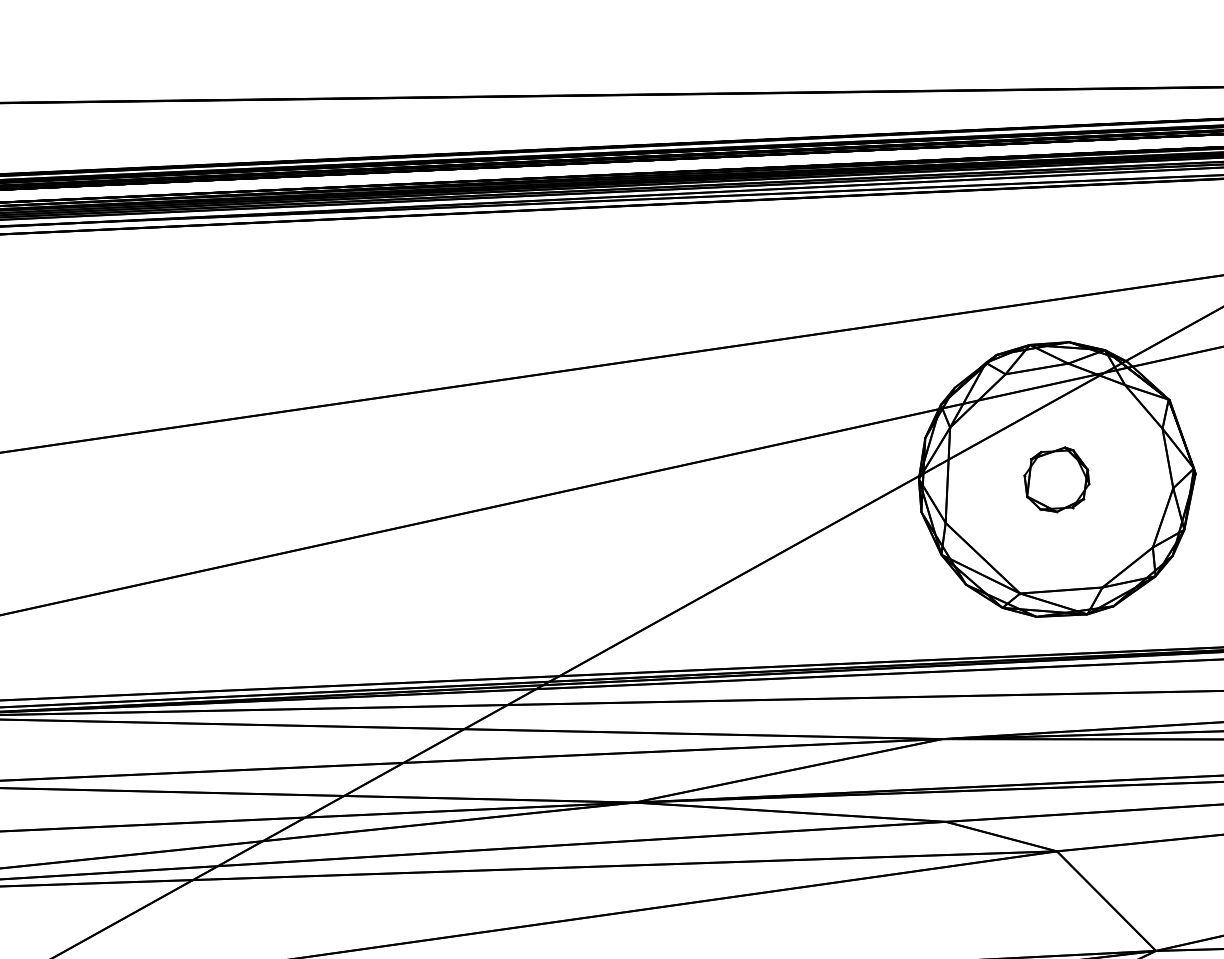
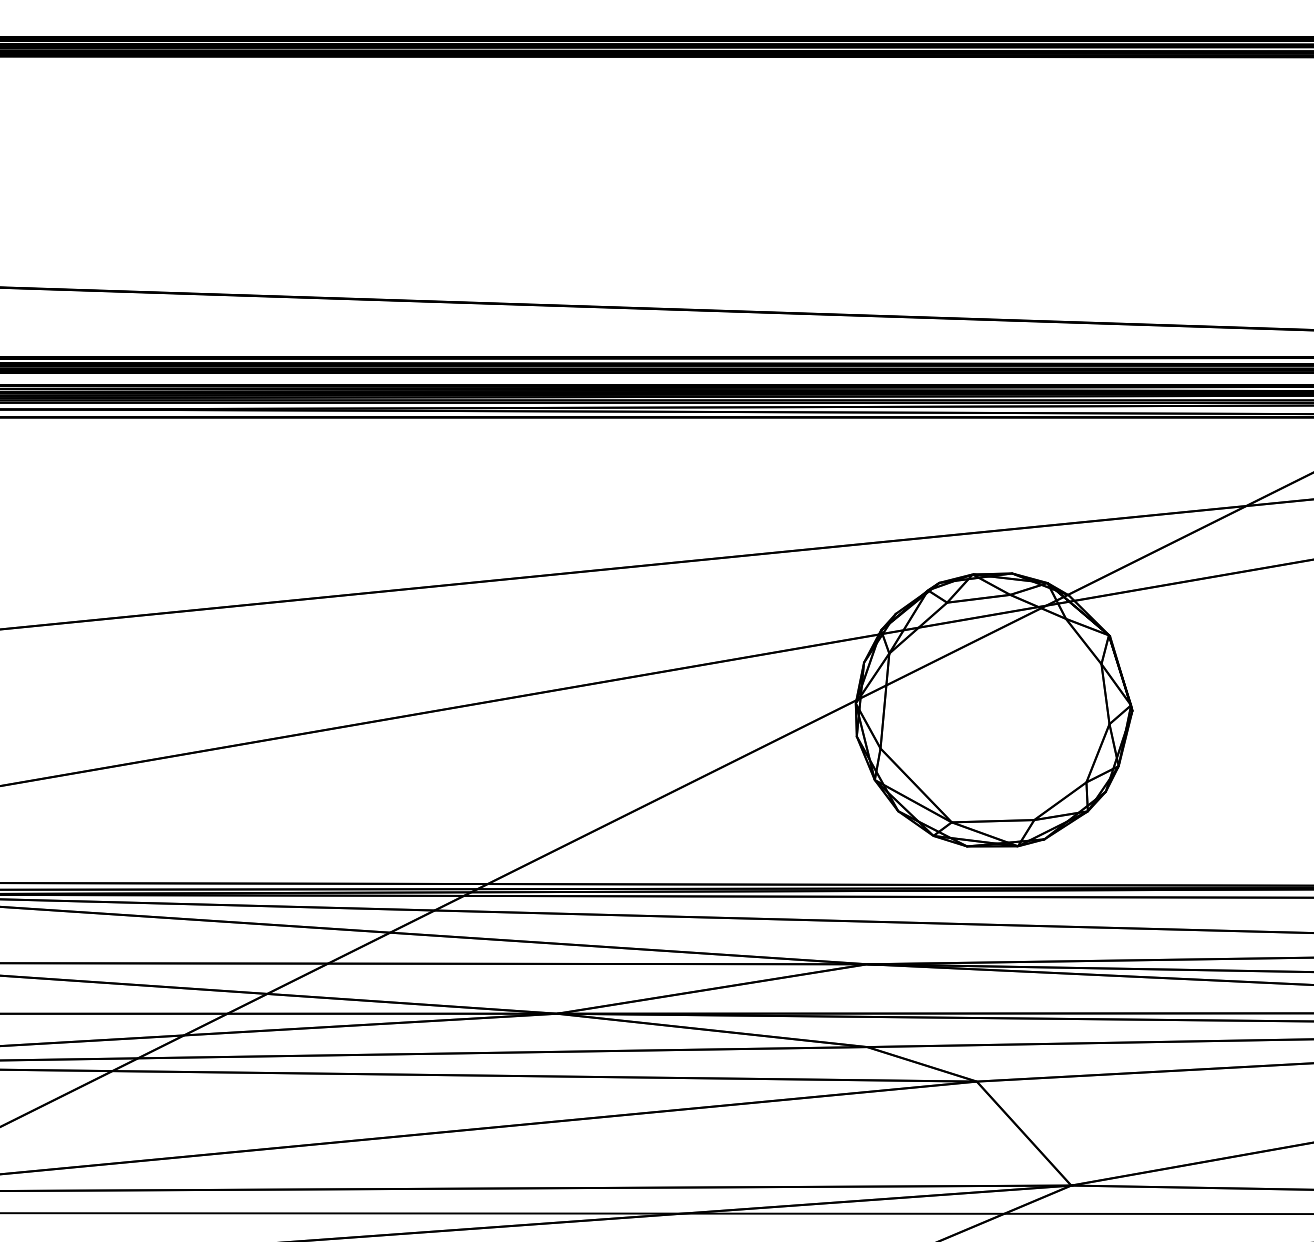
part: (1056, 479) -> (993, 710), removed

